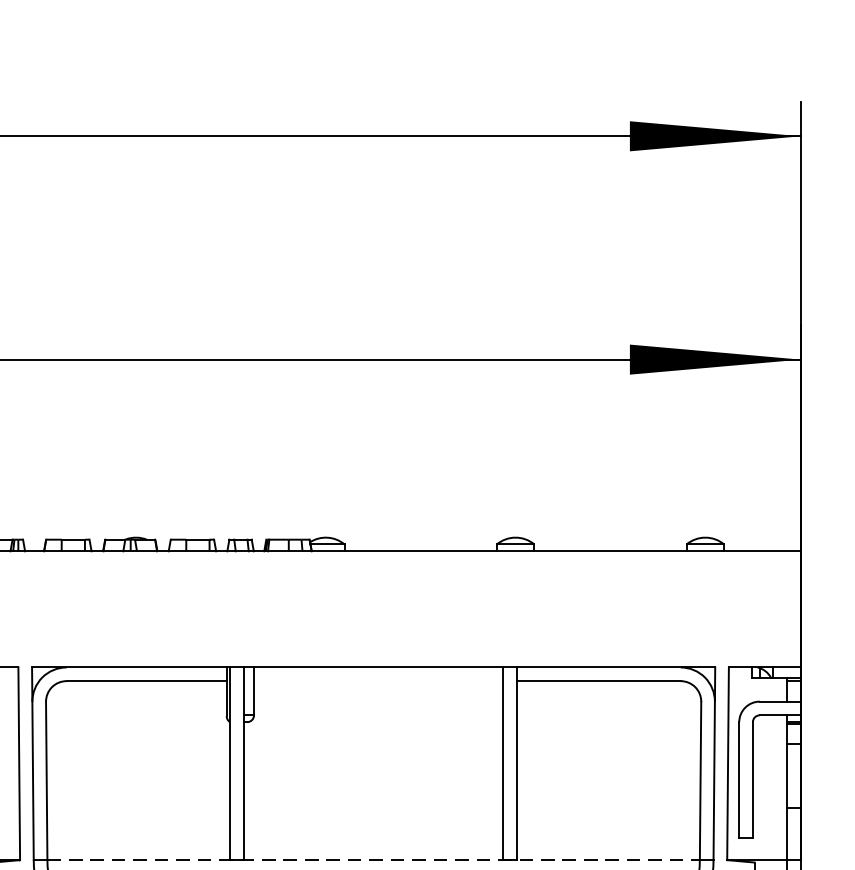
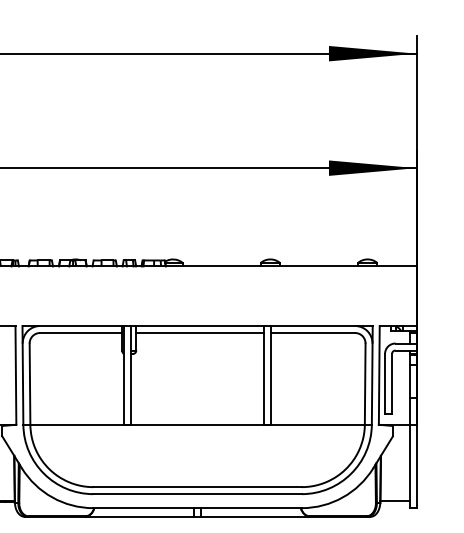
line: (379, 680) -> (200, 332), added
line: (375, 859) -> (198, 424), dashed -> solid

